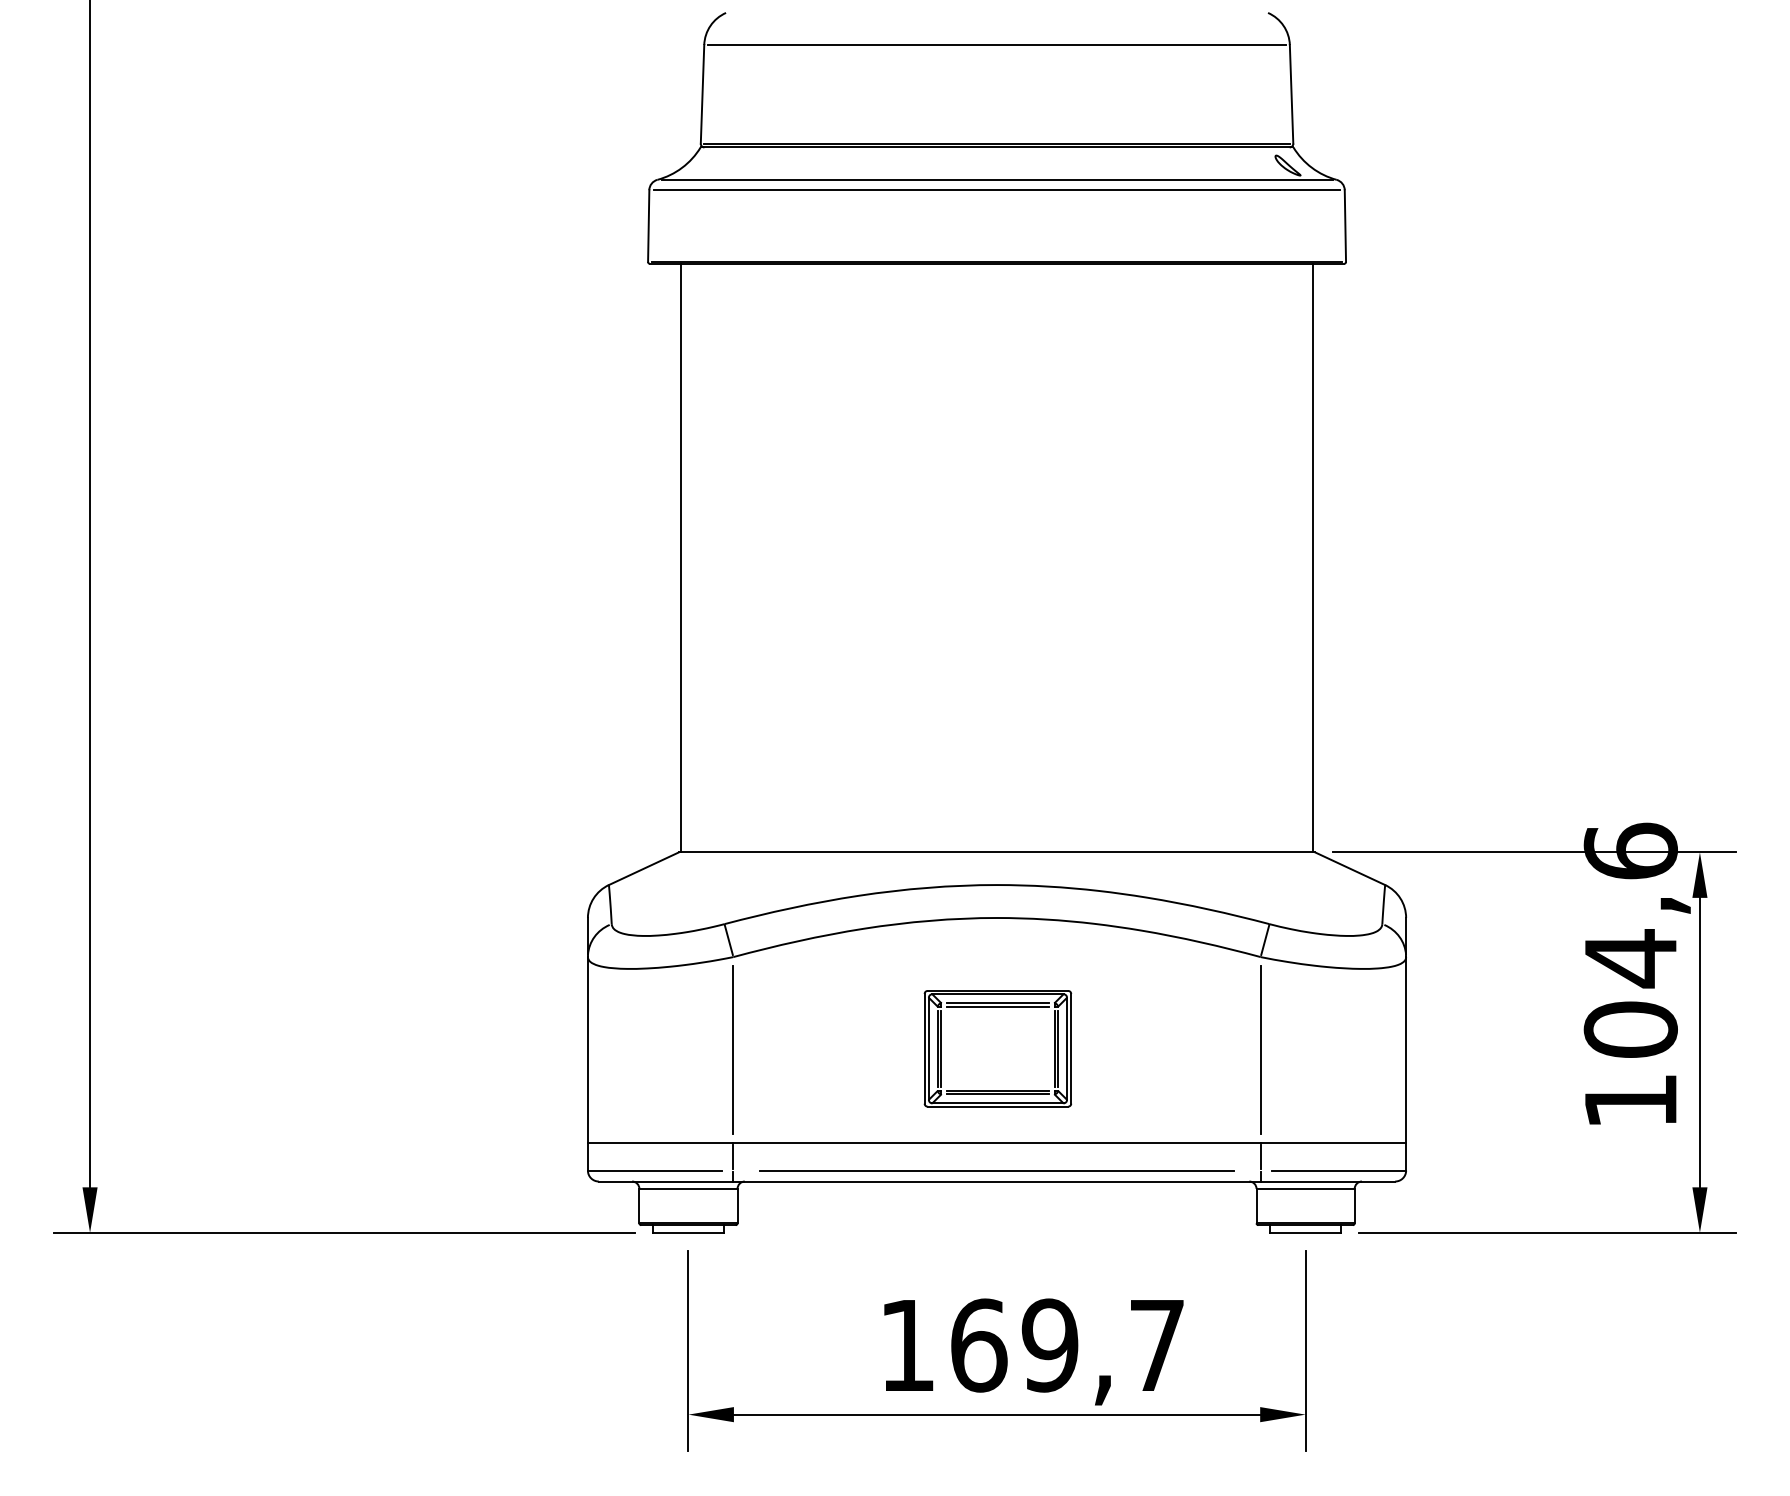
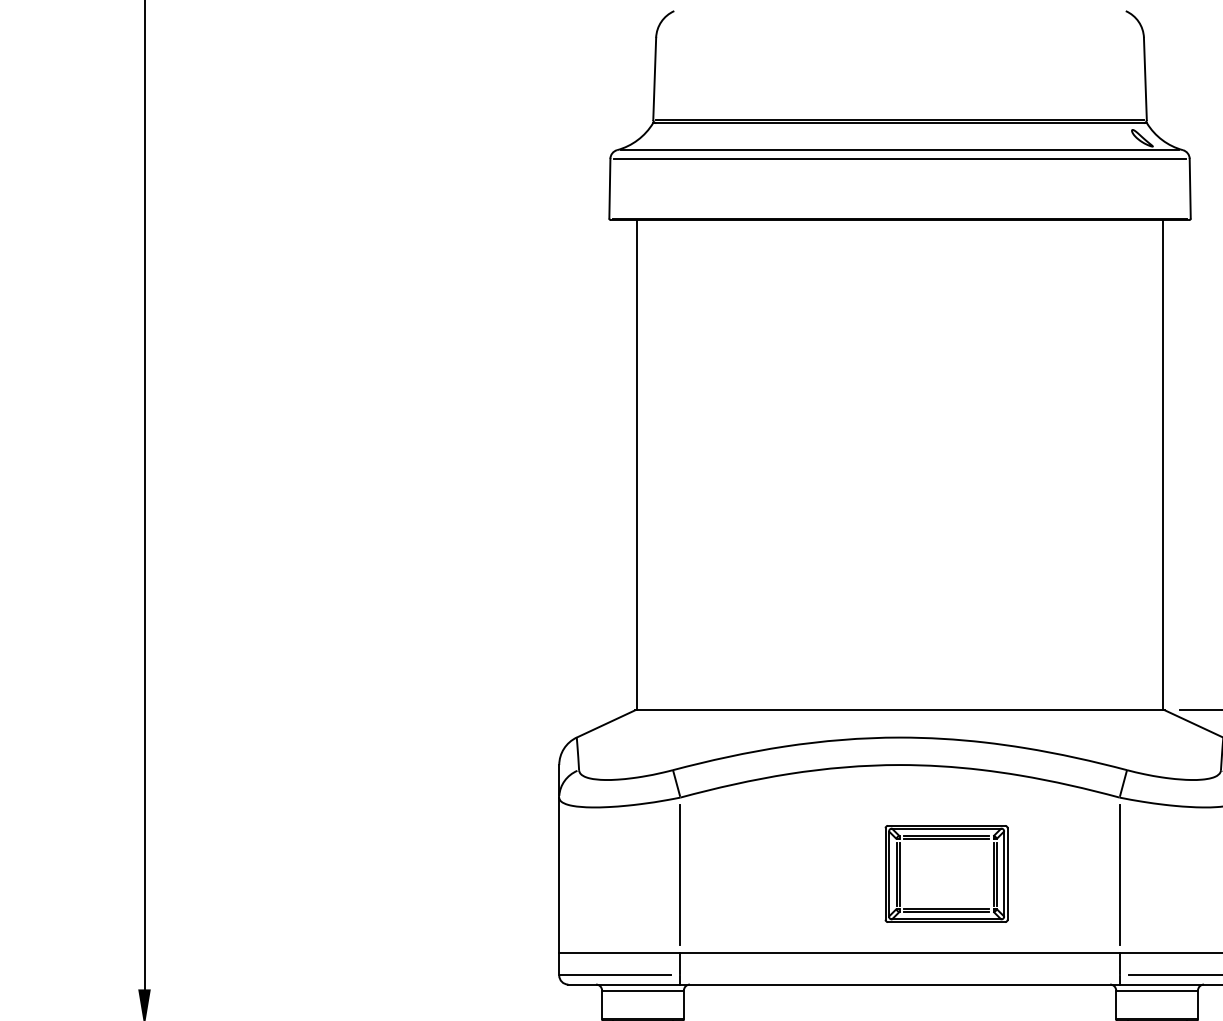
line: (996, 44) -> (899, 37), removed
part: (997, 1048) -> (946, 873), moved
line: (996, 1170) -> (899, 975), removed

